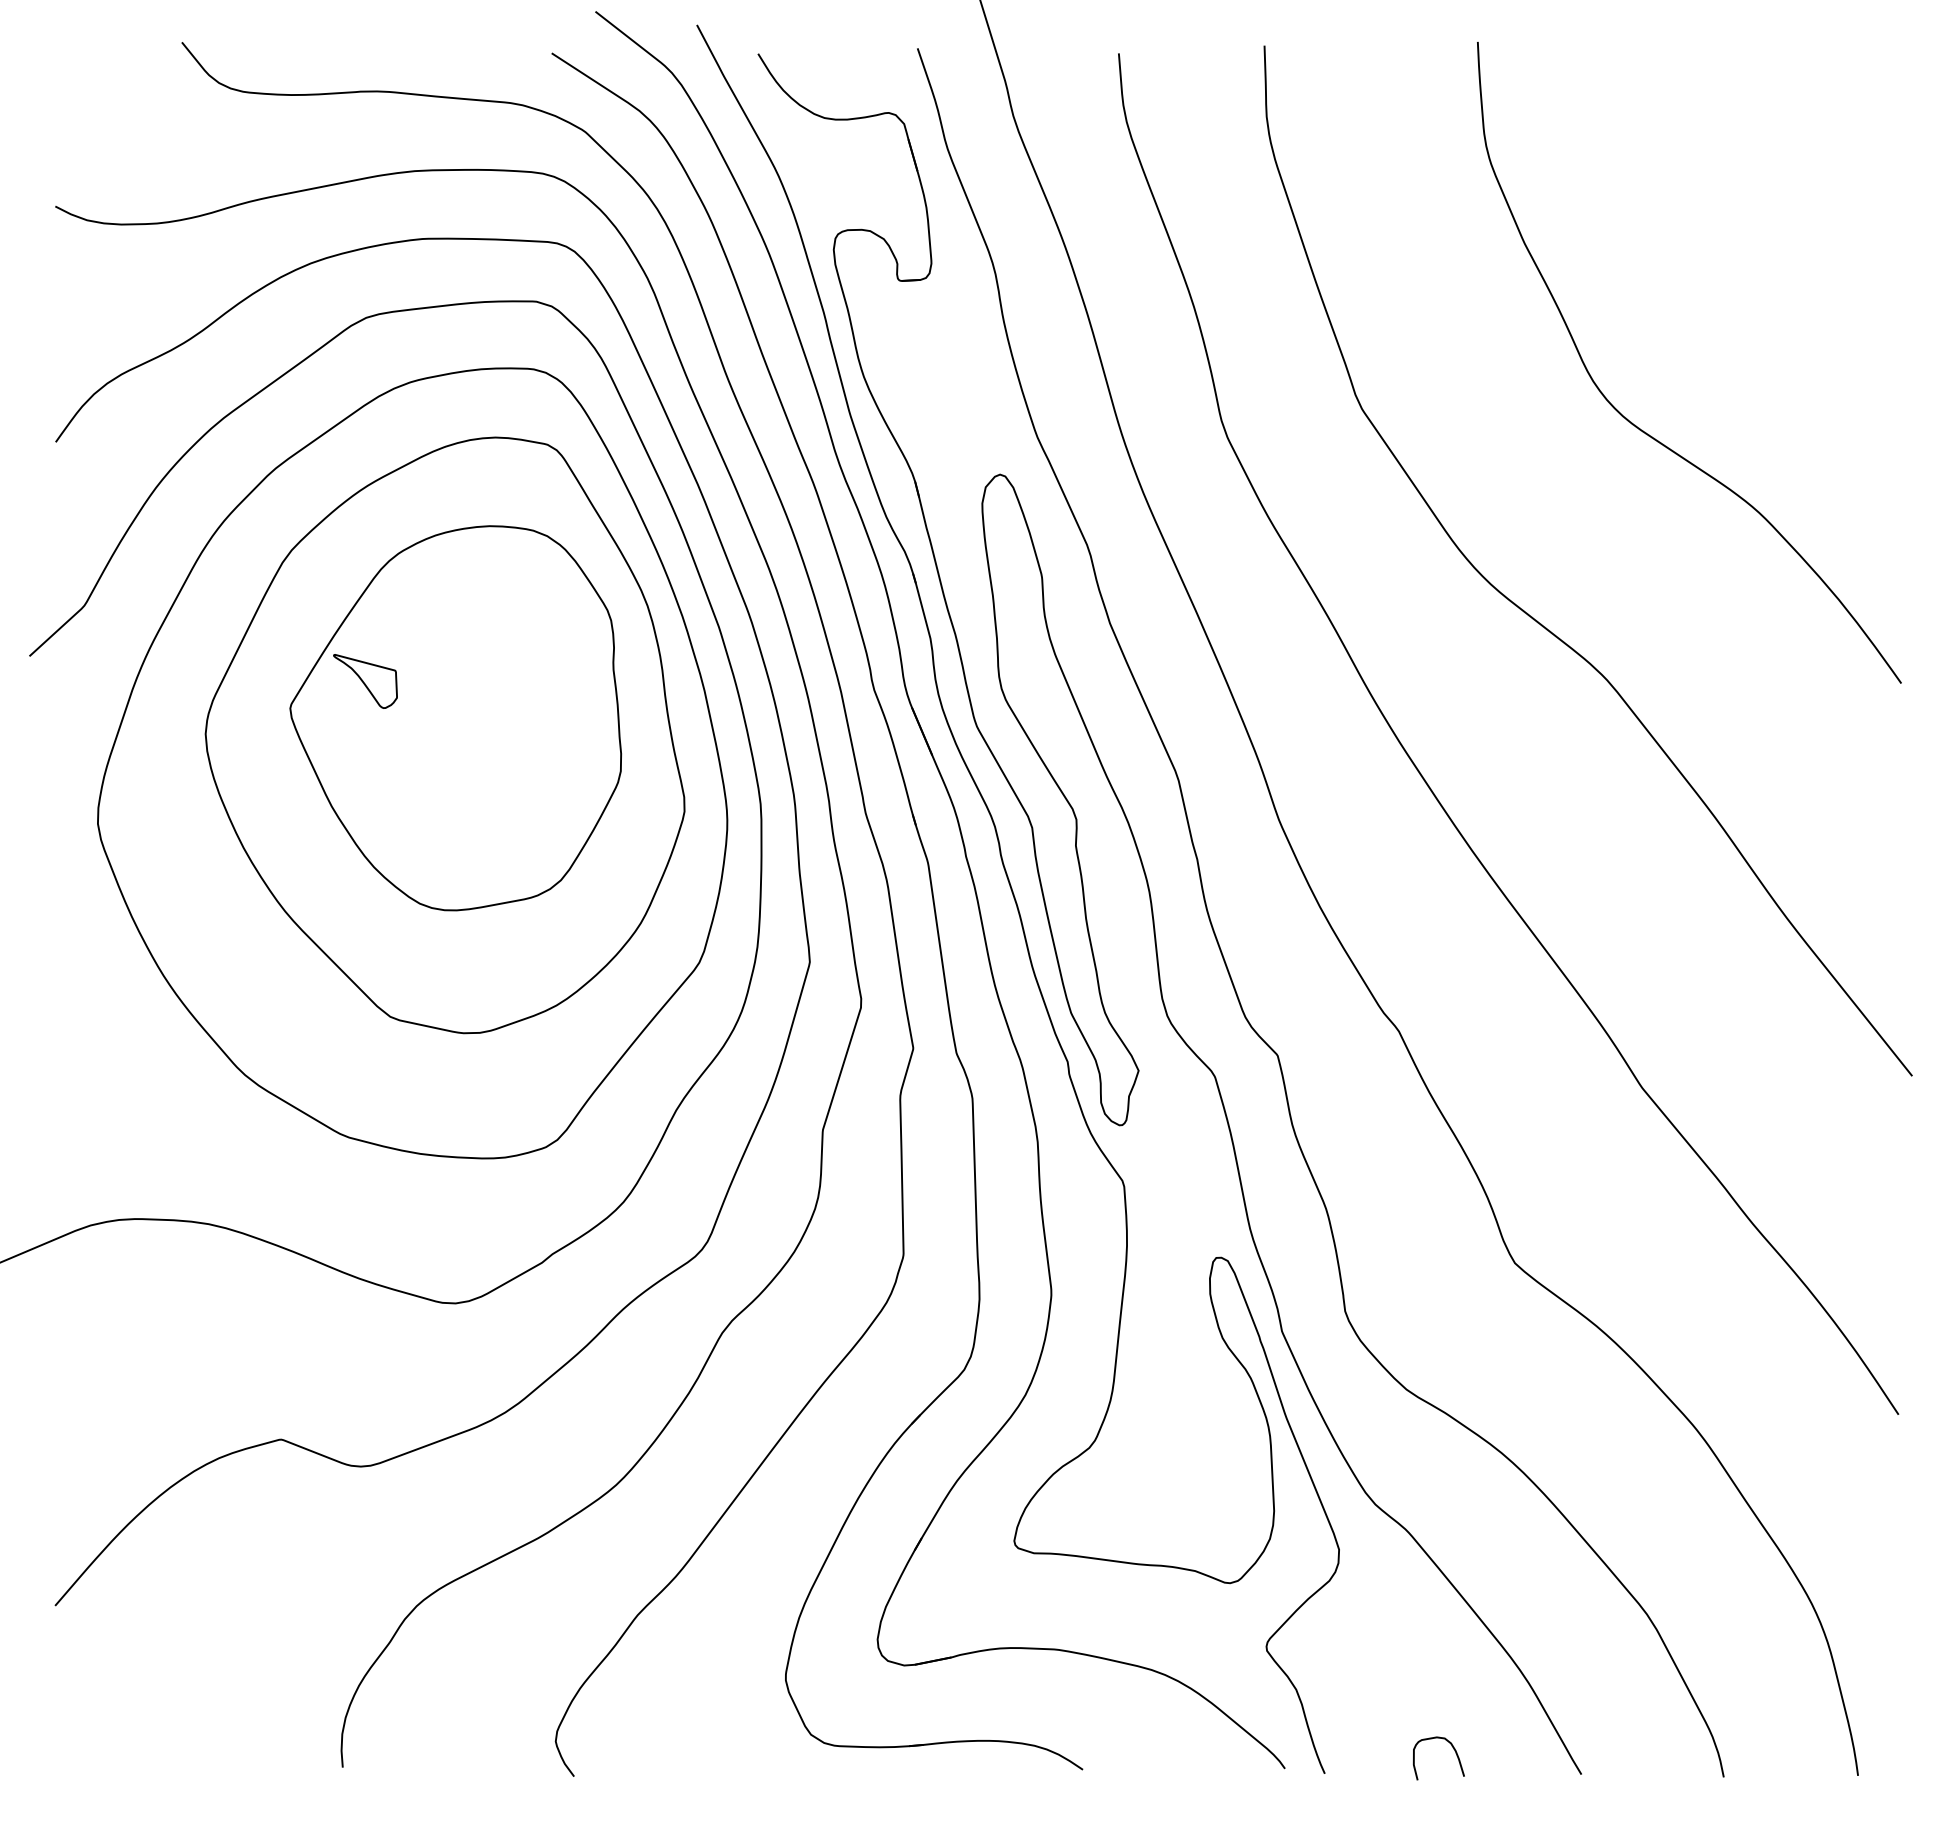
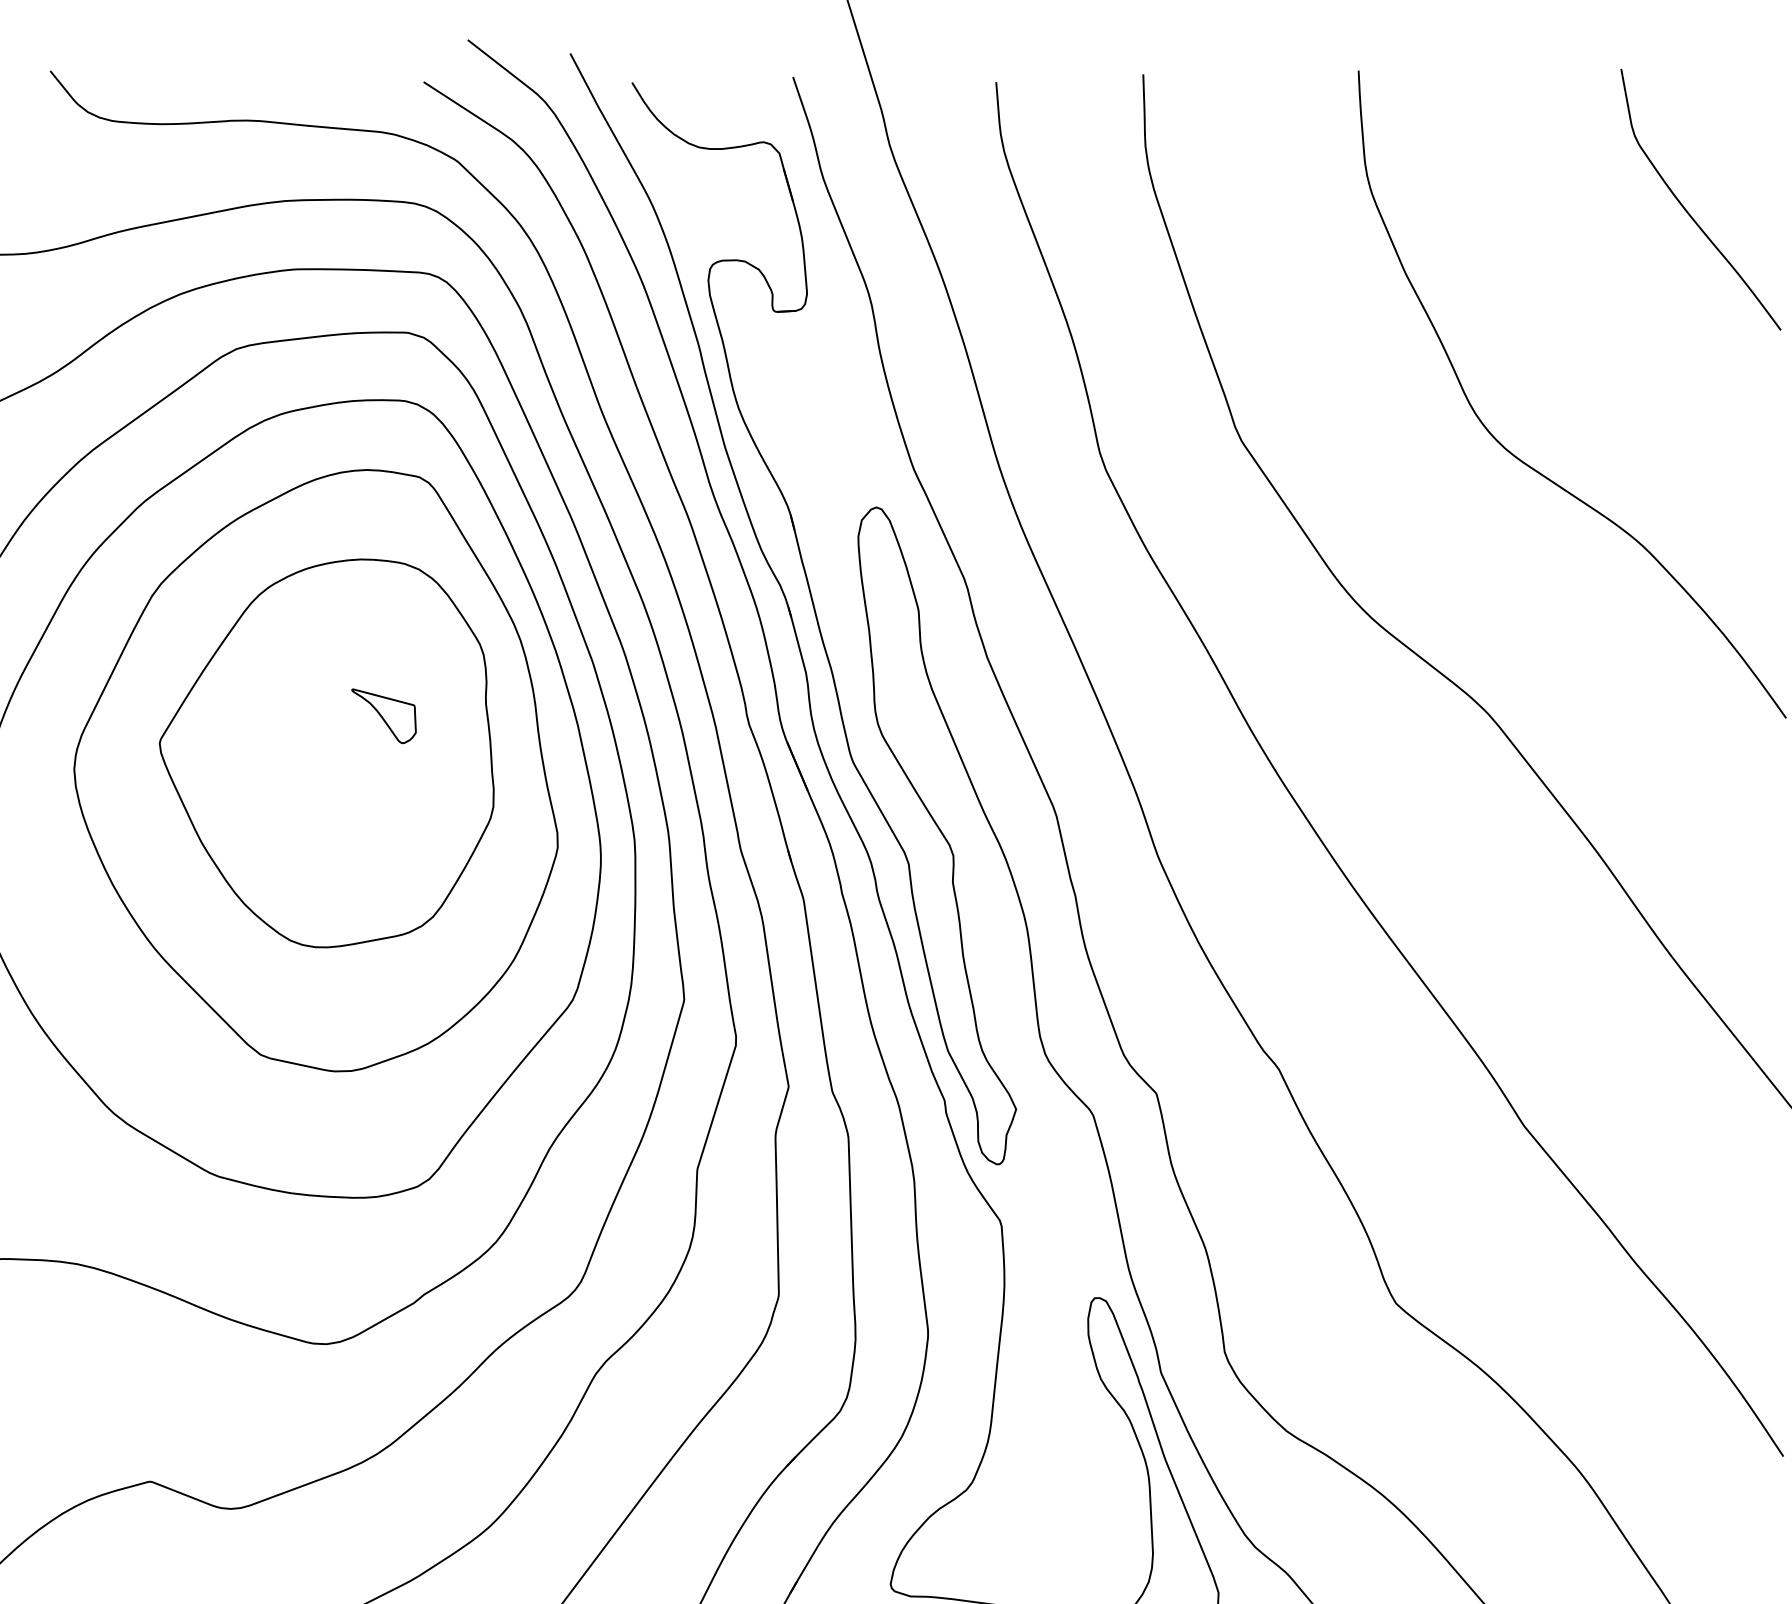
curve: (1804, 181) -> (1688, 211), added
part: (365, 681) -> (384, 716), moved

